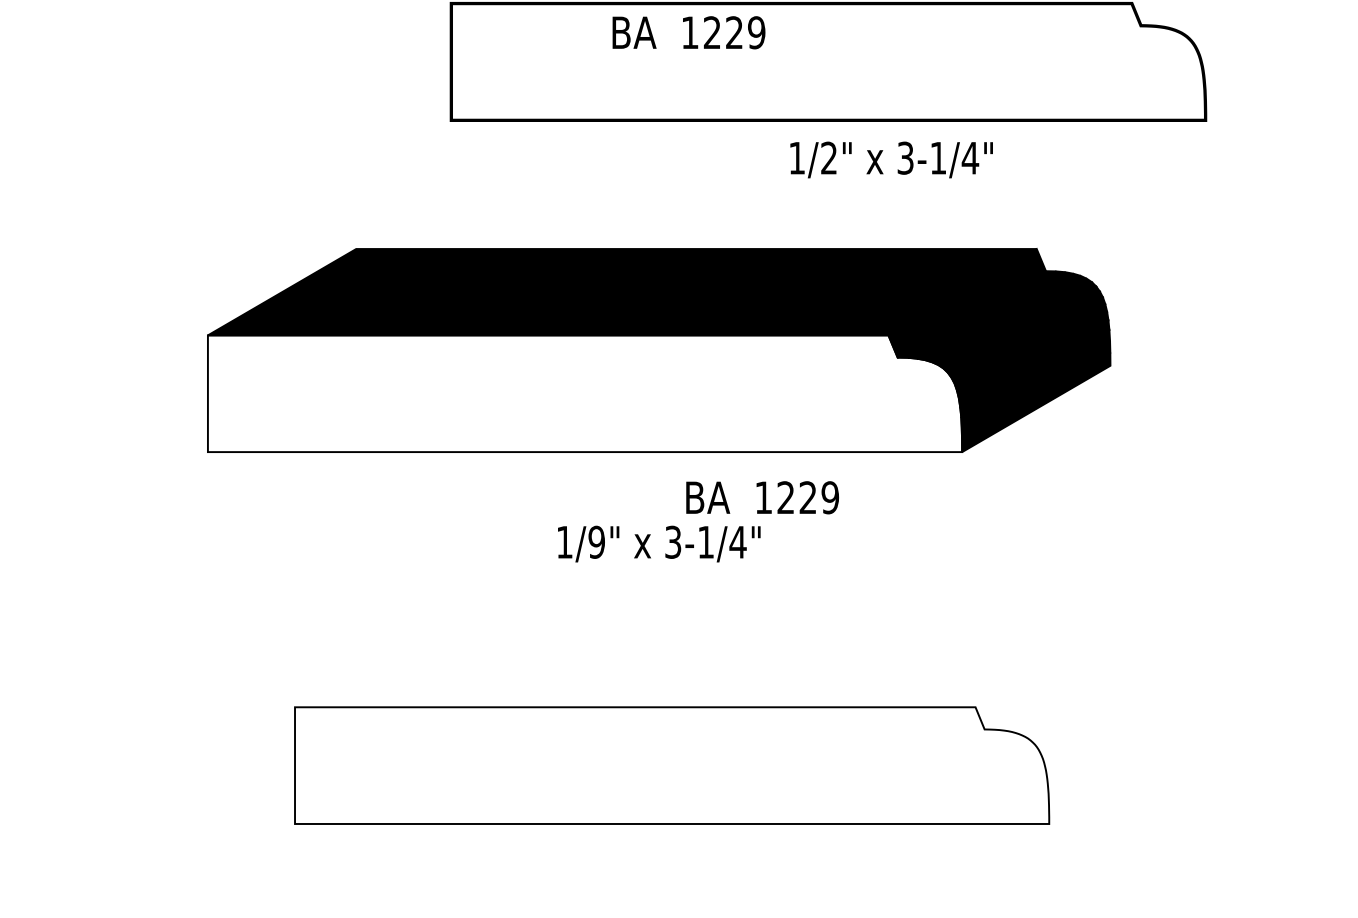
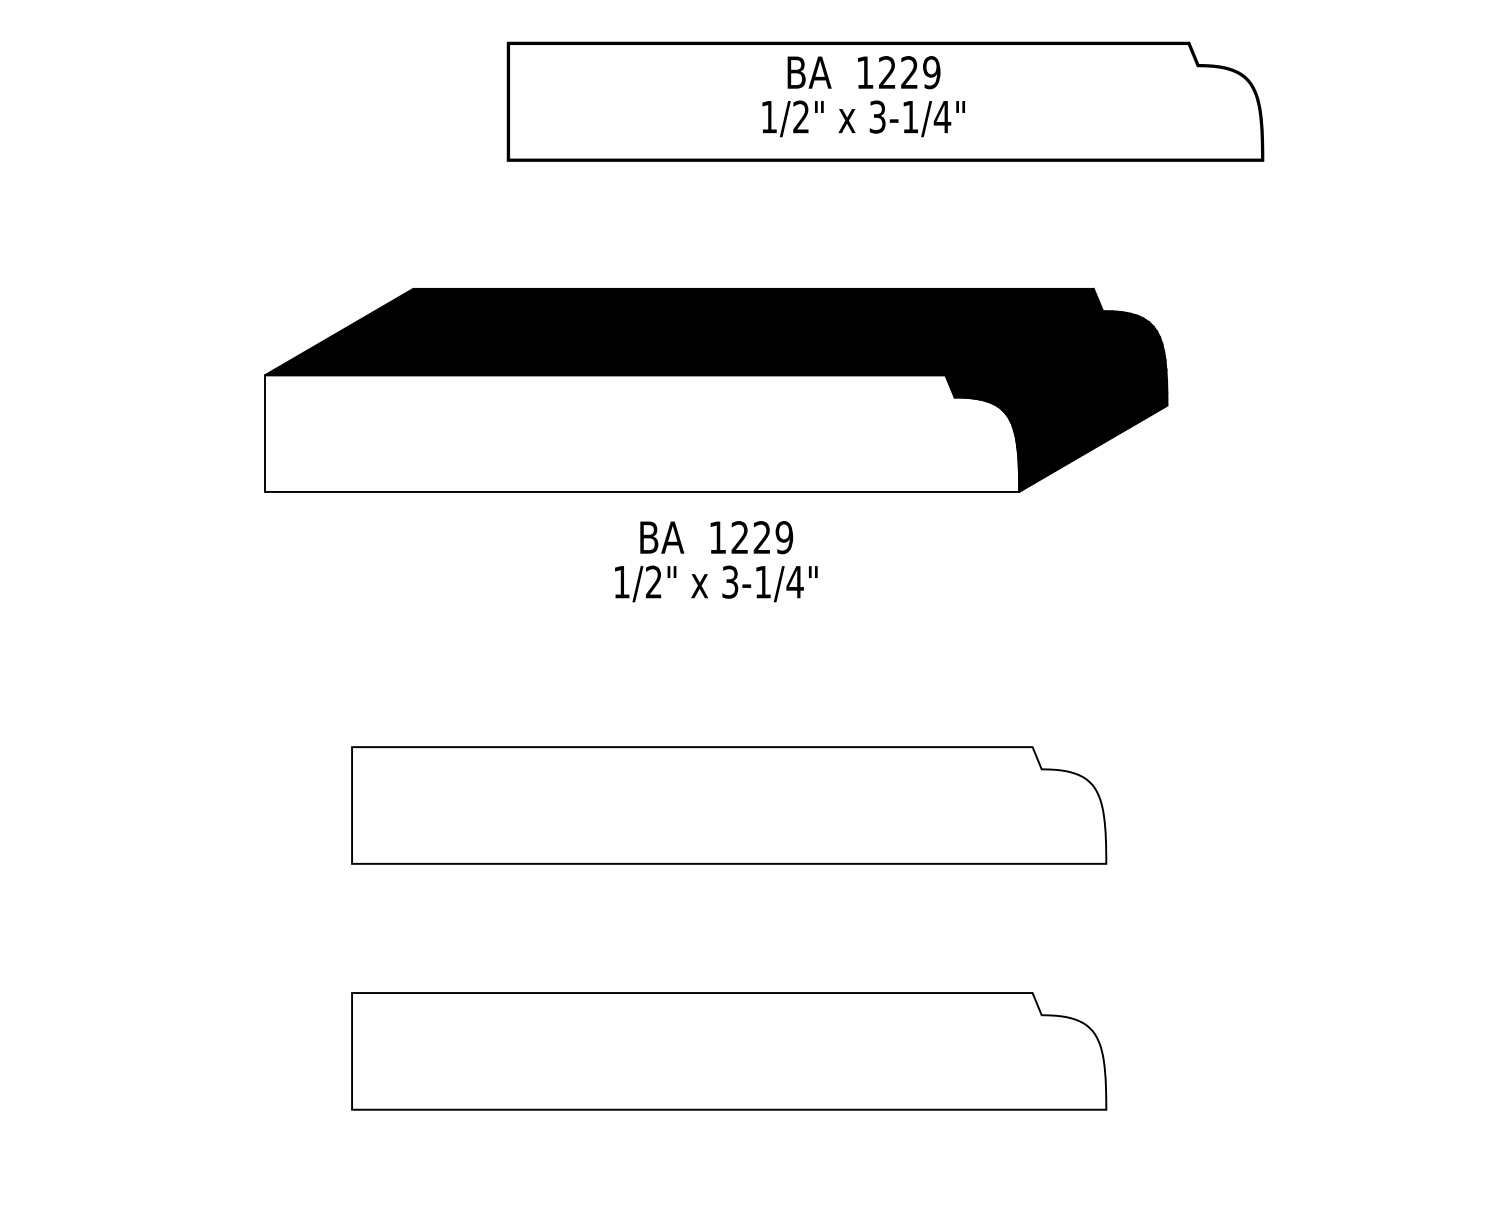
text: (688, 32) -> (863, 72), moved
text: (891, 159) -> (863, 118), moved
text: (762, 497) -> (716, 537), moved
text: (596, 541) -> (653, 581), 1/9" -> 1/2"

